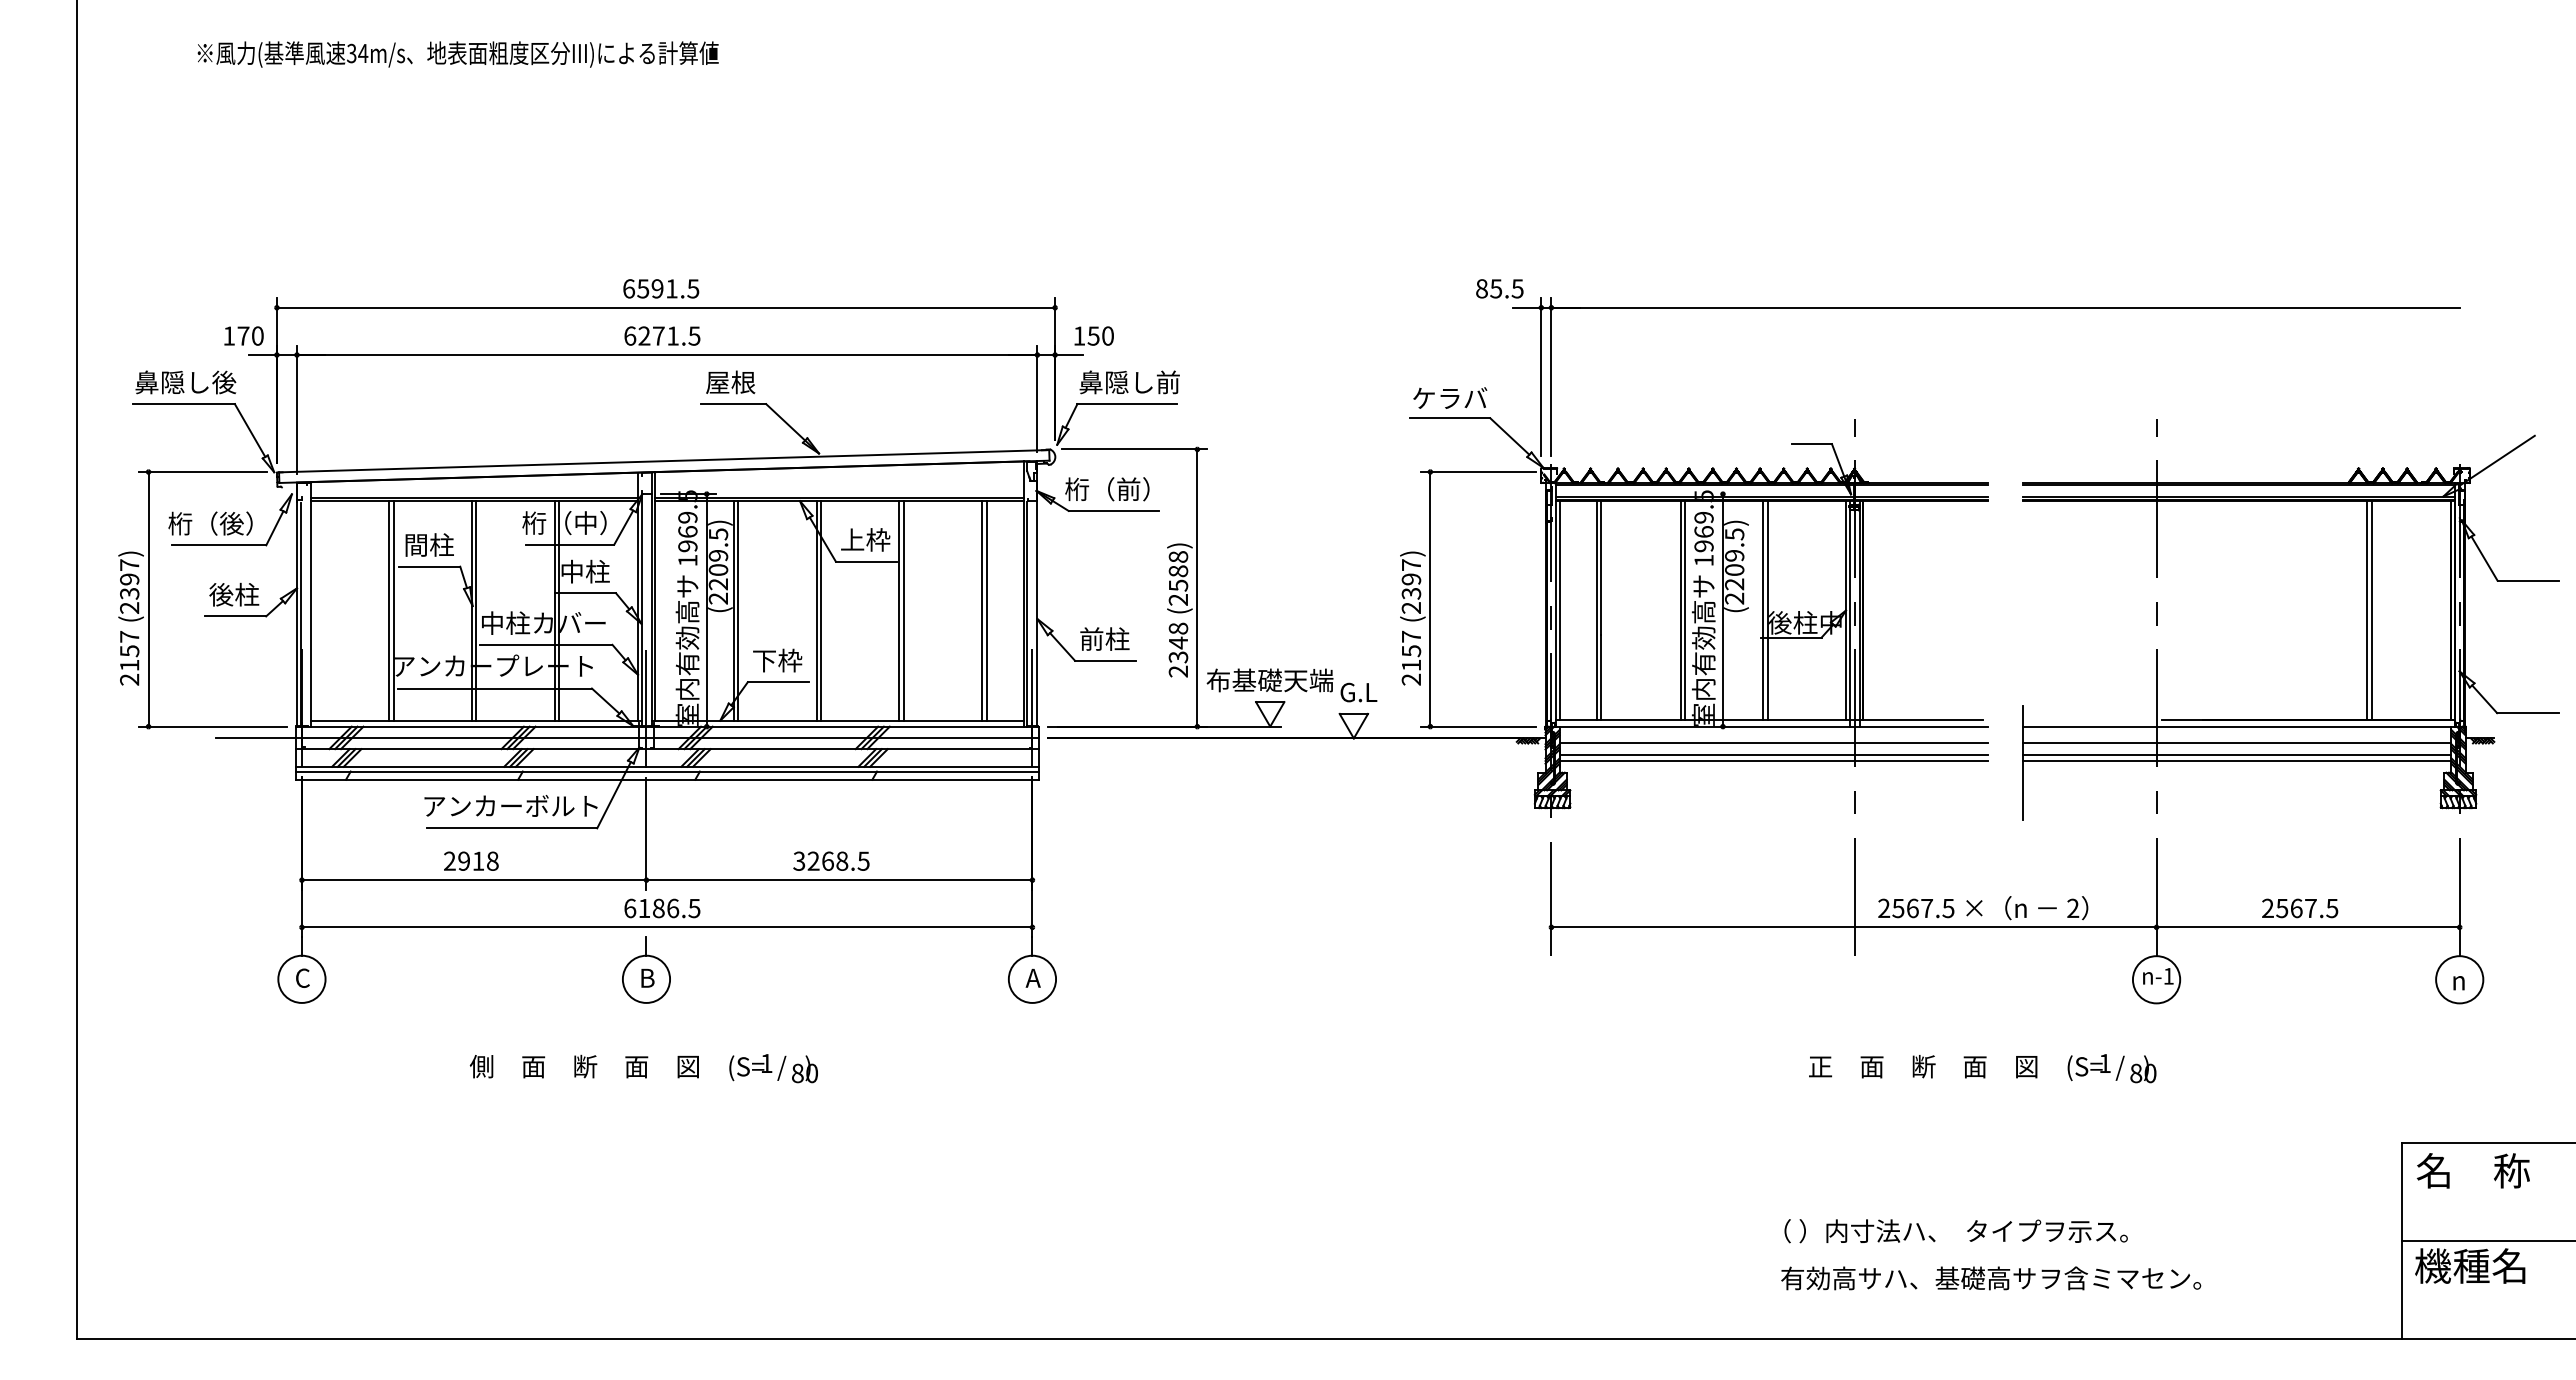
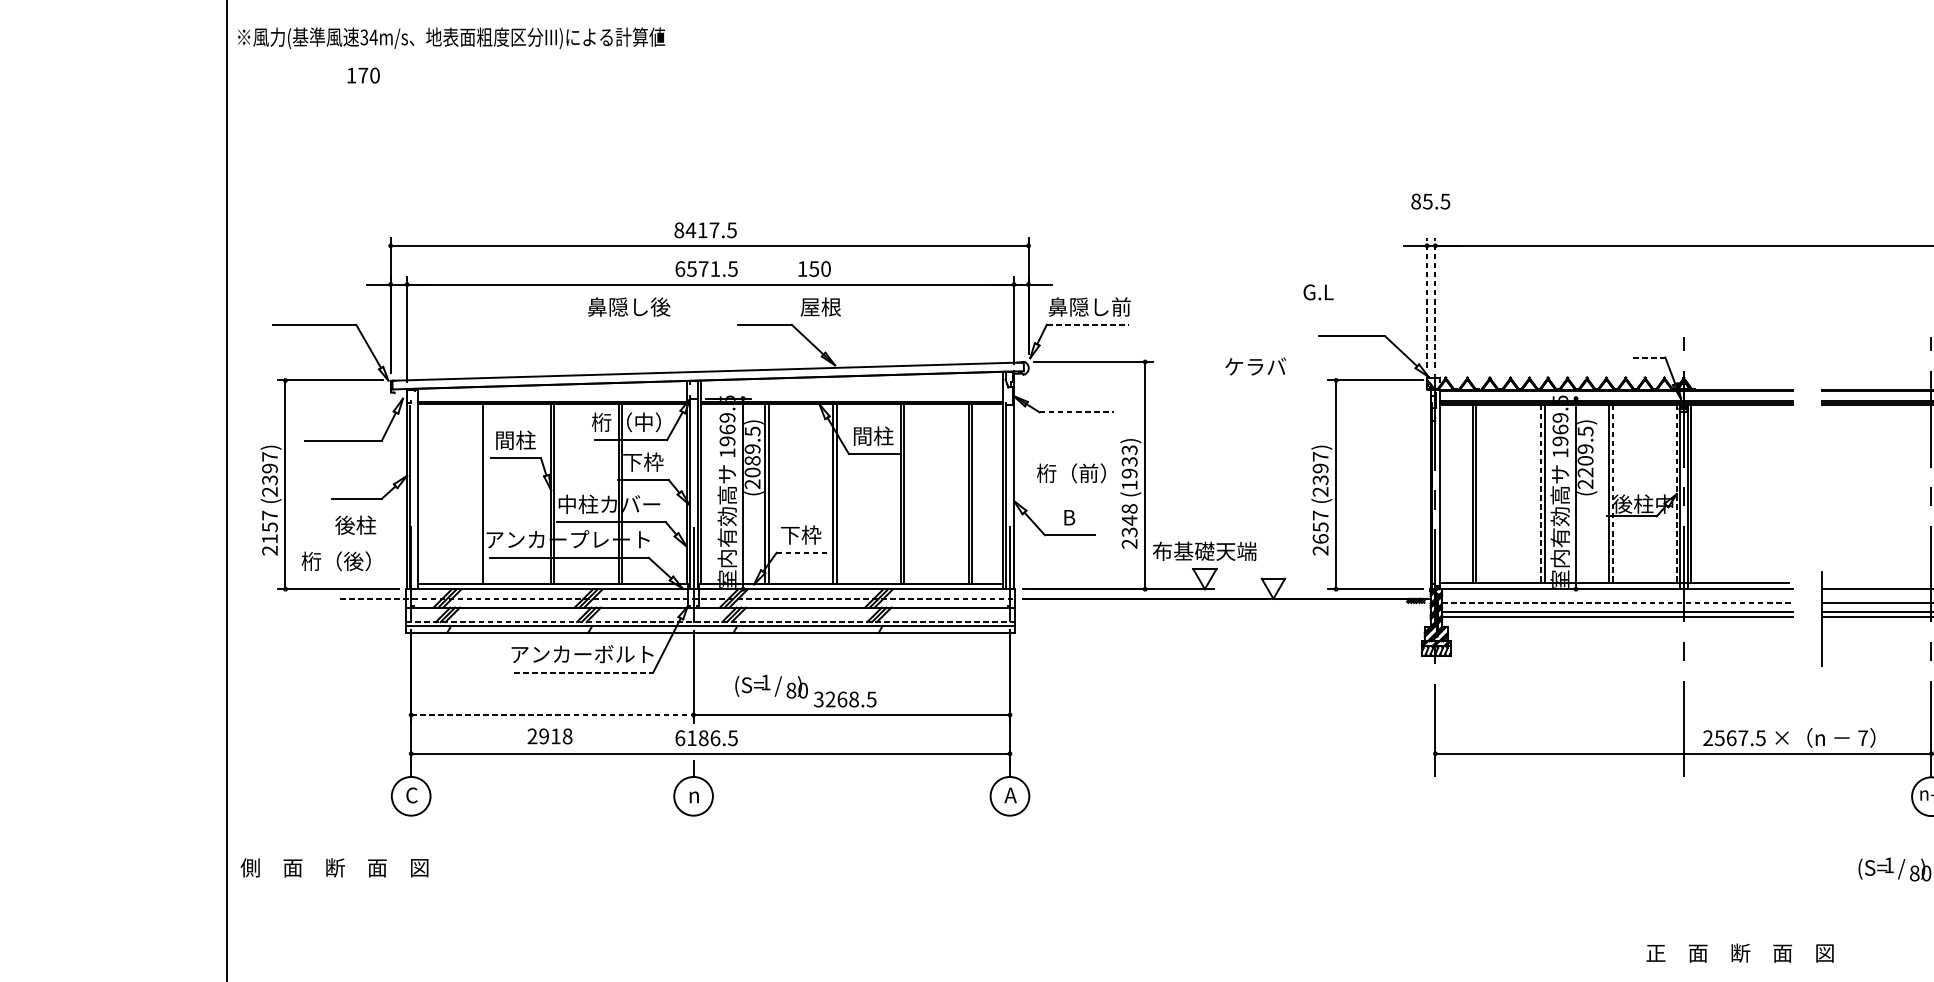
text: (457, 54) -> (450, 38), moved
text: (650, 288) -> (696, 230), 6591.5 -> 8417.5
text: (1499, 288) -> (1430, 201), moved
text: (243, 335) -> (363, 75), moved
text: (644, 335) -> (691, 268), 6271.5 -> 6571.5
text: (1093, 335) -> (814, 268), moved
line: (1541, 376) -> (1427, 302), solid -> dashed
line: (1551, 376) -> (1435, 302), solid -> dashed
text: (185, 382) -> (628, 307), moved
text: (730, 382) -> (820, 307), moved
text: (1450, 397) -> (1255, 366), moved
line: (1127, 404) -> (1087, 325), solid -> dashed
line: (1812, 444) -> (1649, 357), solid -> dashed
text: (1107, 489) -> (1071, 473), moved
line: (1114, 510) -> (1077, 412), solid -> dashed
text: (210, 523) -> (336, 561), moved
text: (865, 539) -> (873, 435), 上枠 -> 間柱
text: (584, 571) -> (642, 462), 中柱 -> 下枠
text: (718, 577) -> (752, 466), (2209.5) -> (2089.5)
text: (1178, 578) -> (1129, 467), (2588) -> (1933)
text: (234, 594) -> (355, 525), moved
line: (393, 610) -> (486, 493), removed
line: (1559, 610) -> (1442, 493), removed
line: (1767, 610) -> (1612, 493), solid -> dashed
line: (1680, 611) -> (1541, 494), solid -> dashed
line: (1845, 611) -> (1676, 494), solid -> dashed
text: (1104, 638) -> (1069, 516), 前柱 -> B
text: (1411, 664) -> (1320, 538), 2157 -> 2657
line: (778, 682) -> (801, 553), solid -> dashed
text: (1358, 692) -> (1318, 292), moved
line: (627, 738) -> (678, 598), solid -> dashed
line: (1774, 743) -> (1618, 603), solid -> dashed
line: (668, 766) -> (711, 621), solid -> dashed
line: (512, 828) -> (583, 672), solid -> dashed
text: (471, 860) -> (550, 735), moved
line: (474, 880) -> (552, 715), solid -> dashed
text: (2073, 907) -> (1863, 737), 2 -> 7
text: (647, 977) -> (694, 794), B -> n
text: (583, 1066) -> (333, 867), moved
text: (1923, 1066) -> (1740, 953), moved
text: (773, 1068) -> (771, 686), moved

